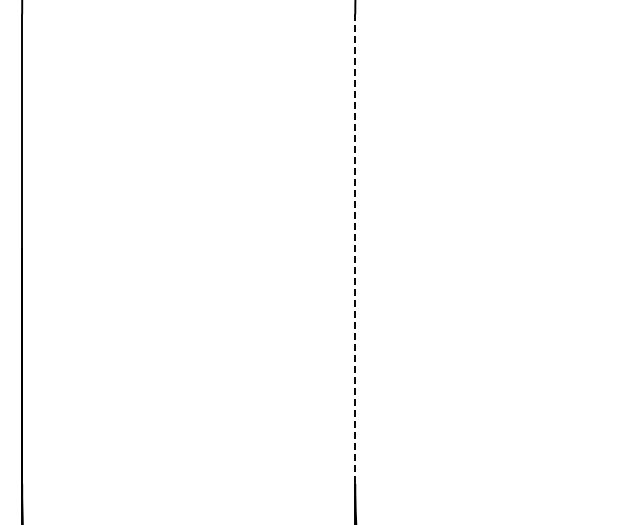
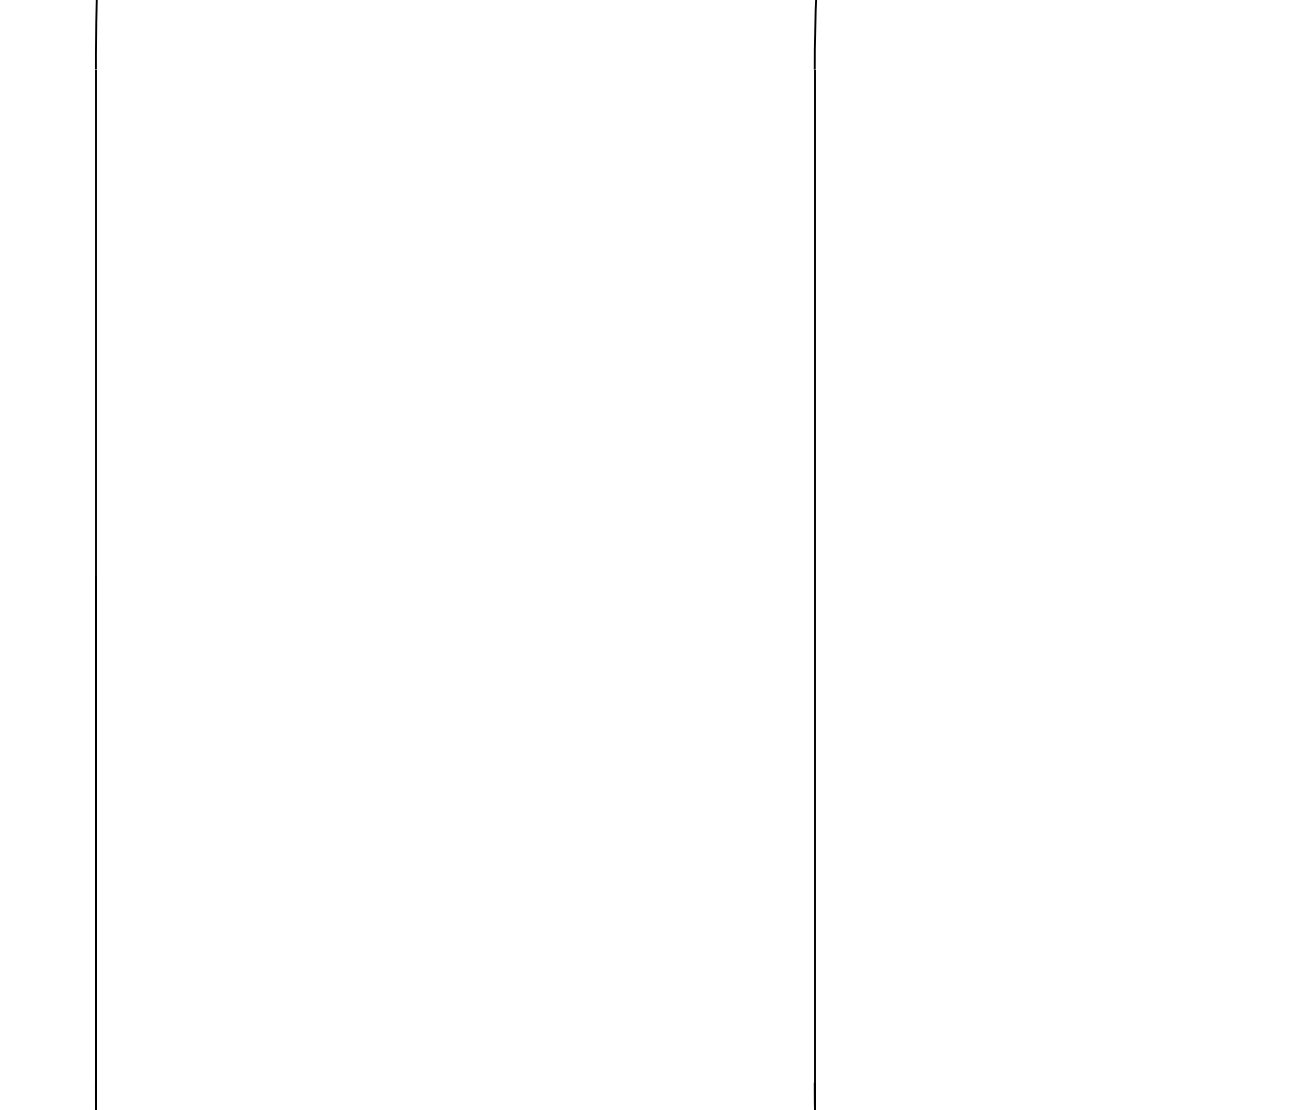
line: (355, 249) -> (815, 577), dashed -> solid

